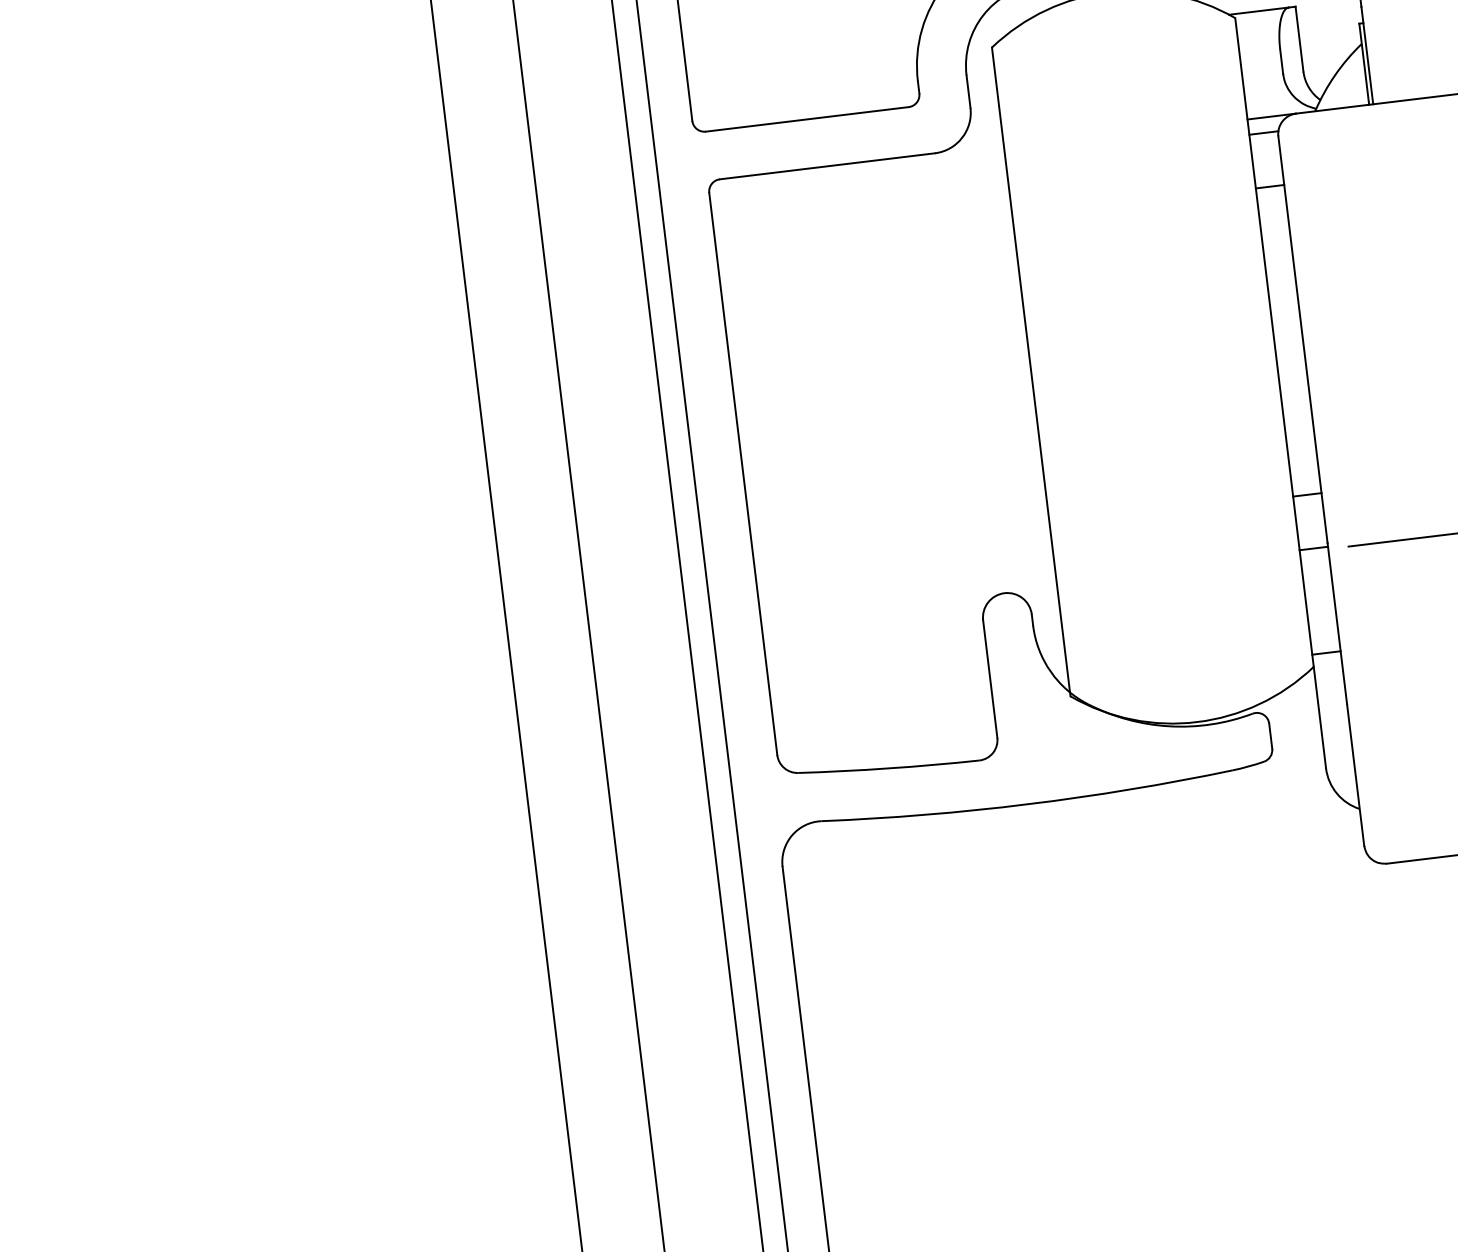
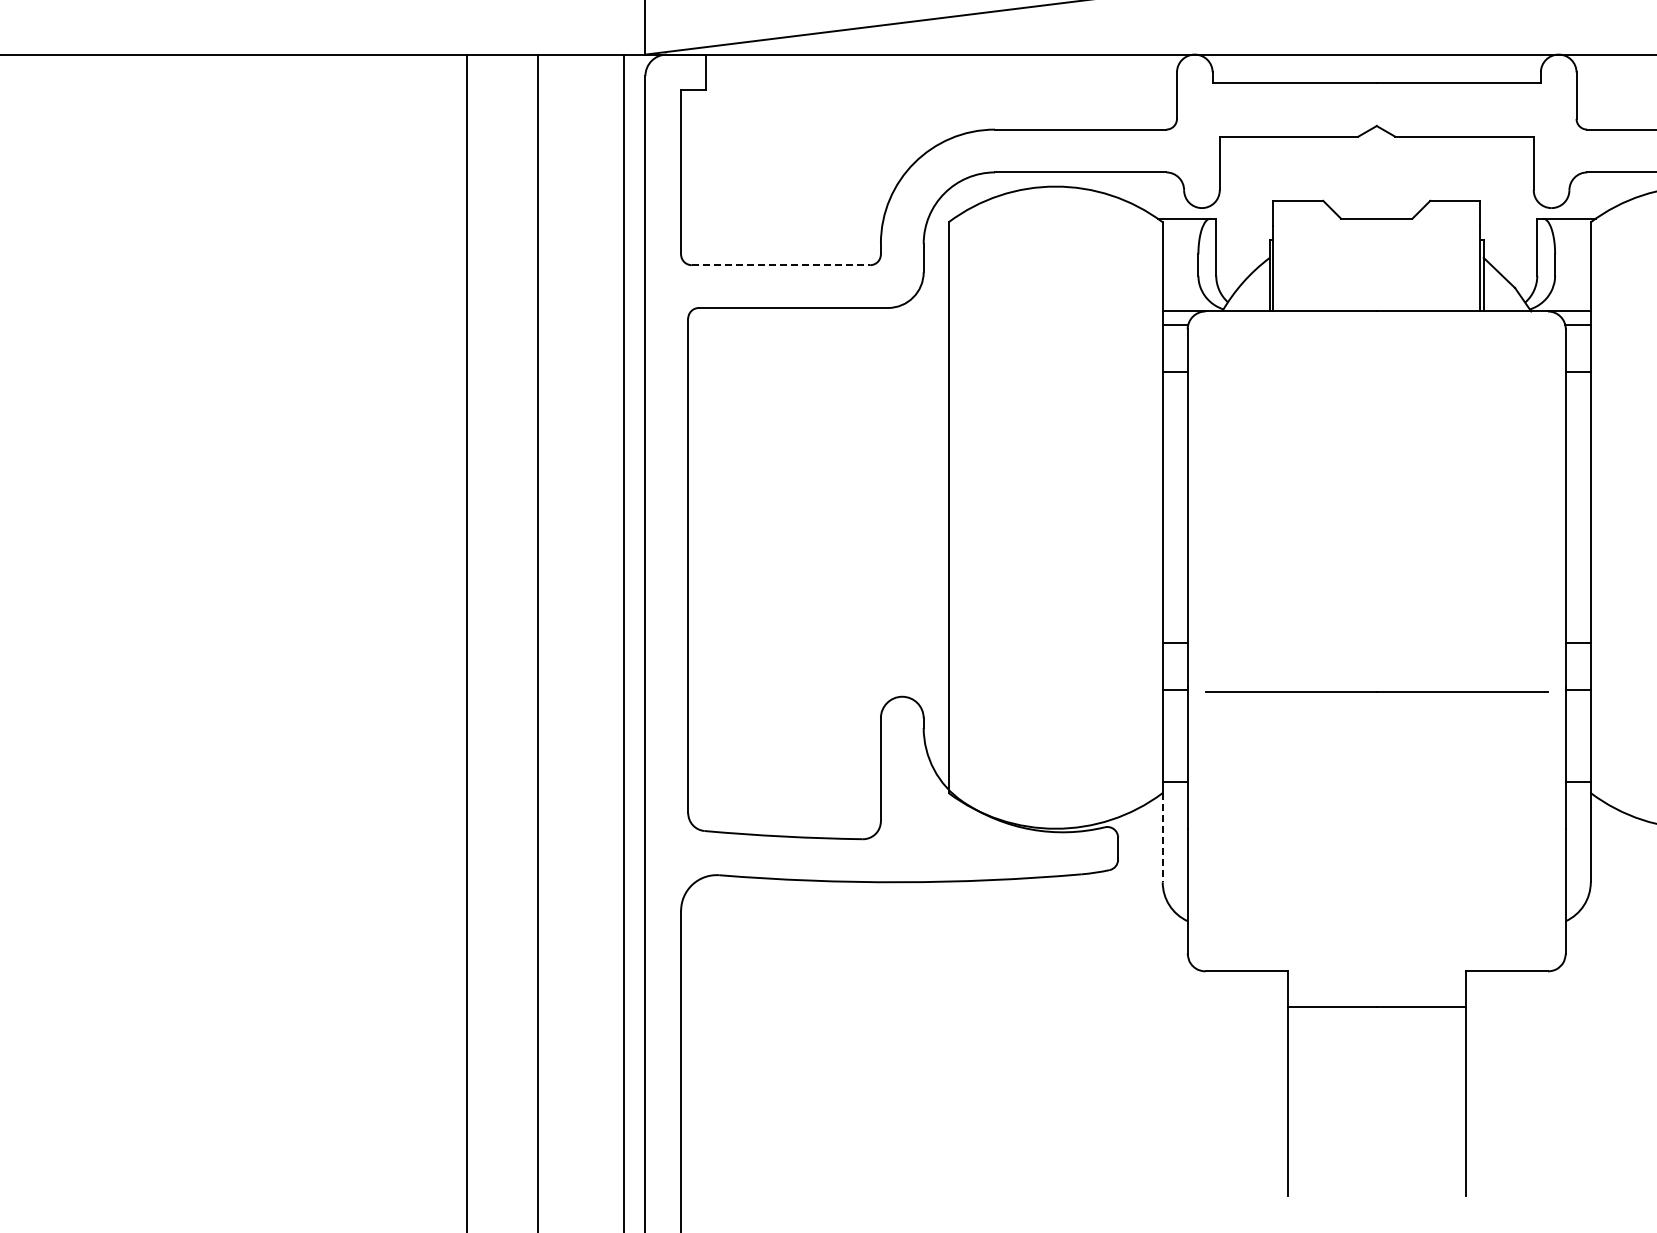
line: (807, 119) -> (781, 265), solid -> dashed
line: (1319, 717) -> (1162, 837), solid -> dashed

